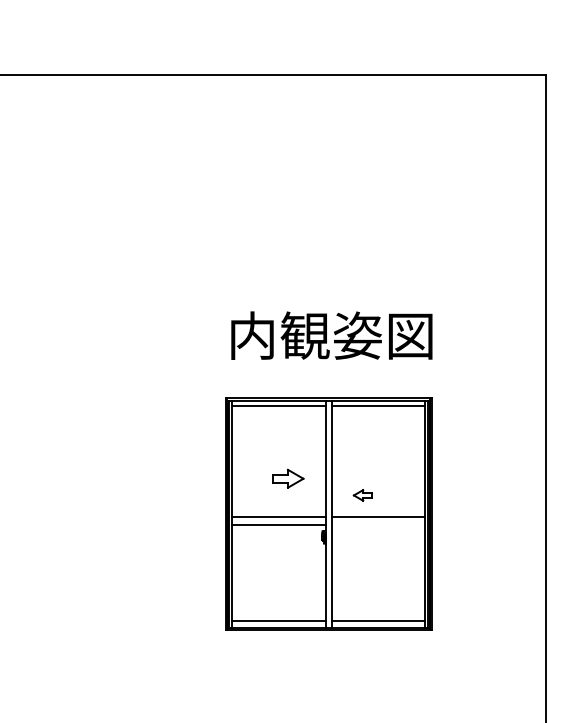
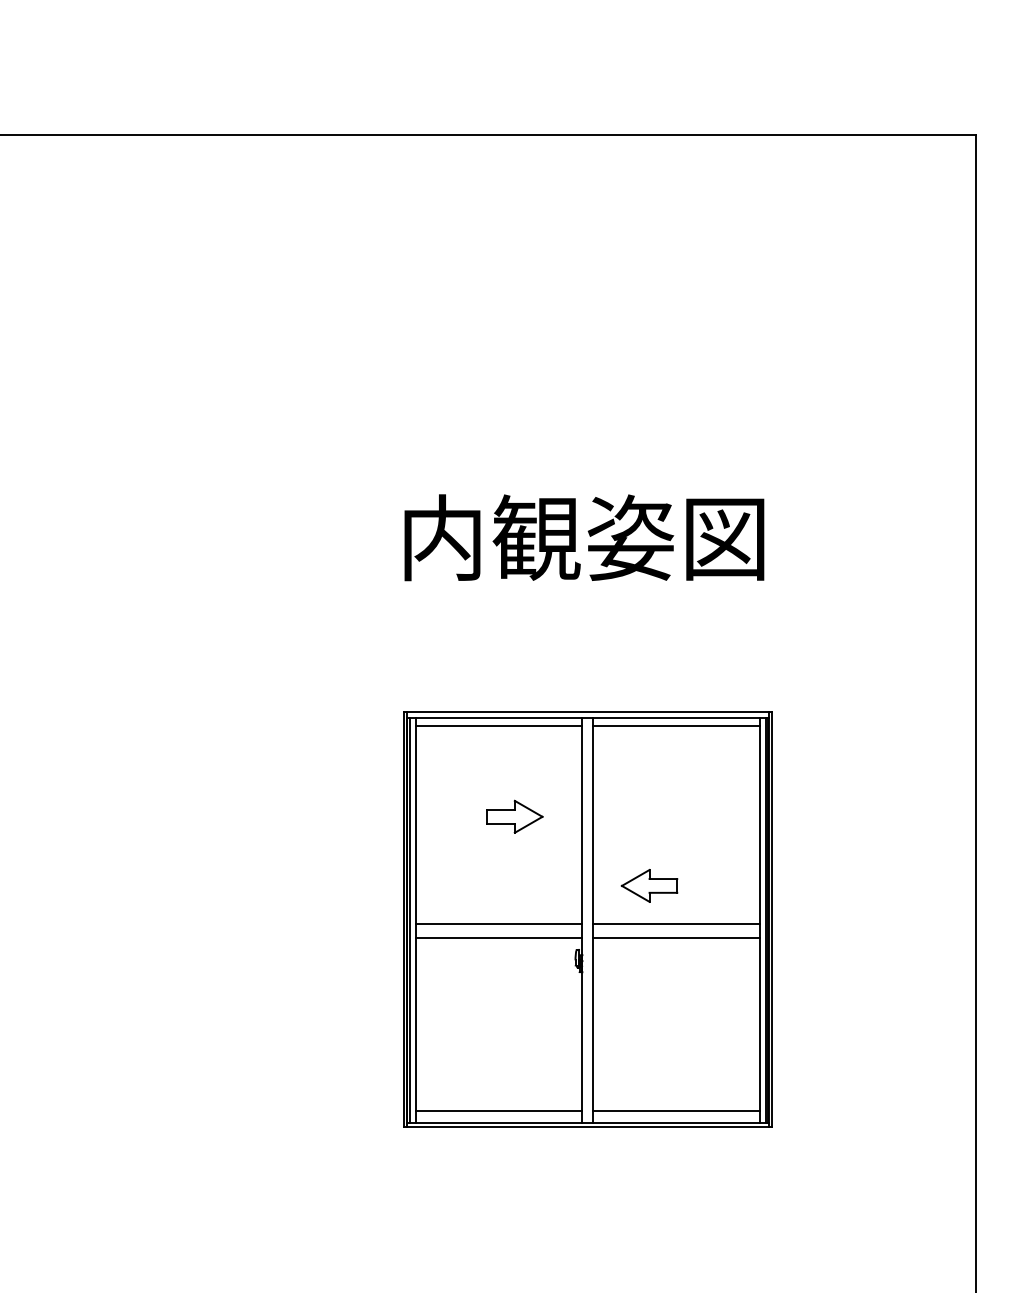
text: (331, 335) -> (583, 537), moved
part: (288, 478) -> (515, 816), moved
part: (362, 495) -> (648, 886), size x1.67
line: (378, 524) -> (676, 937), added

